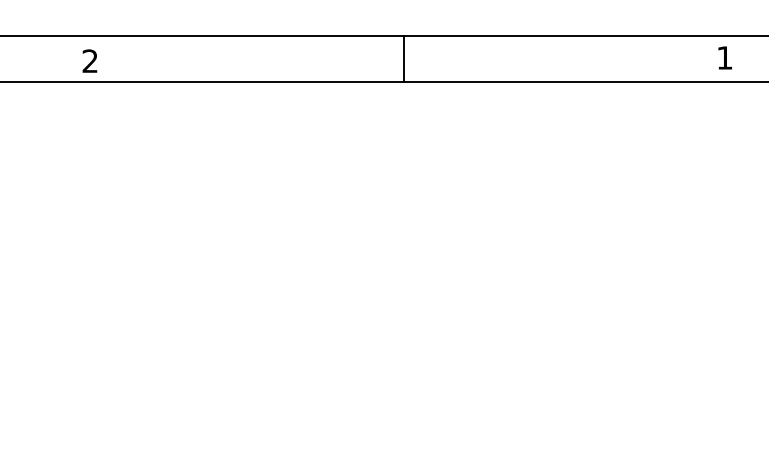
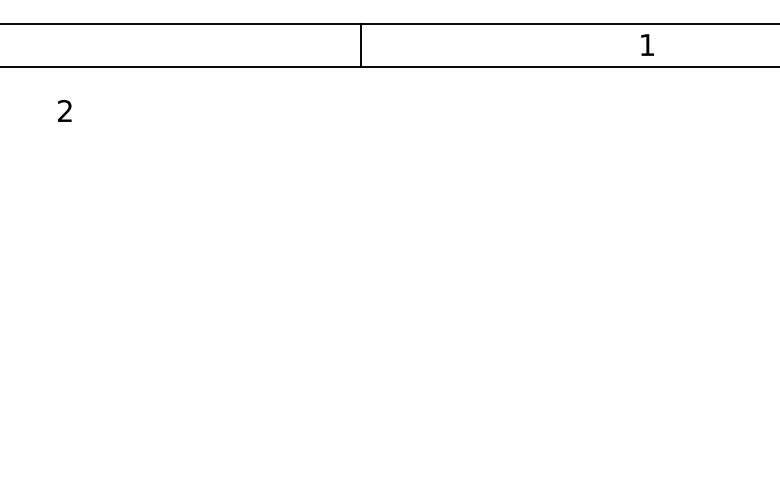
text: (725, 57) -> (647, 44), moved
text: (89, 60) -> (64, 110), moved

